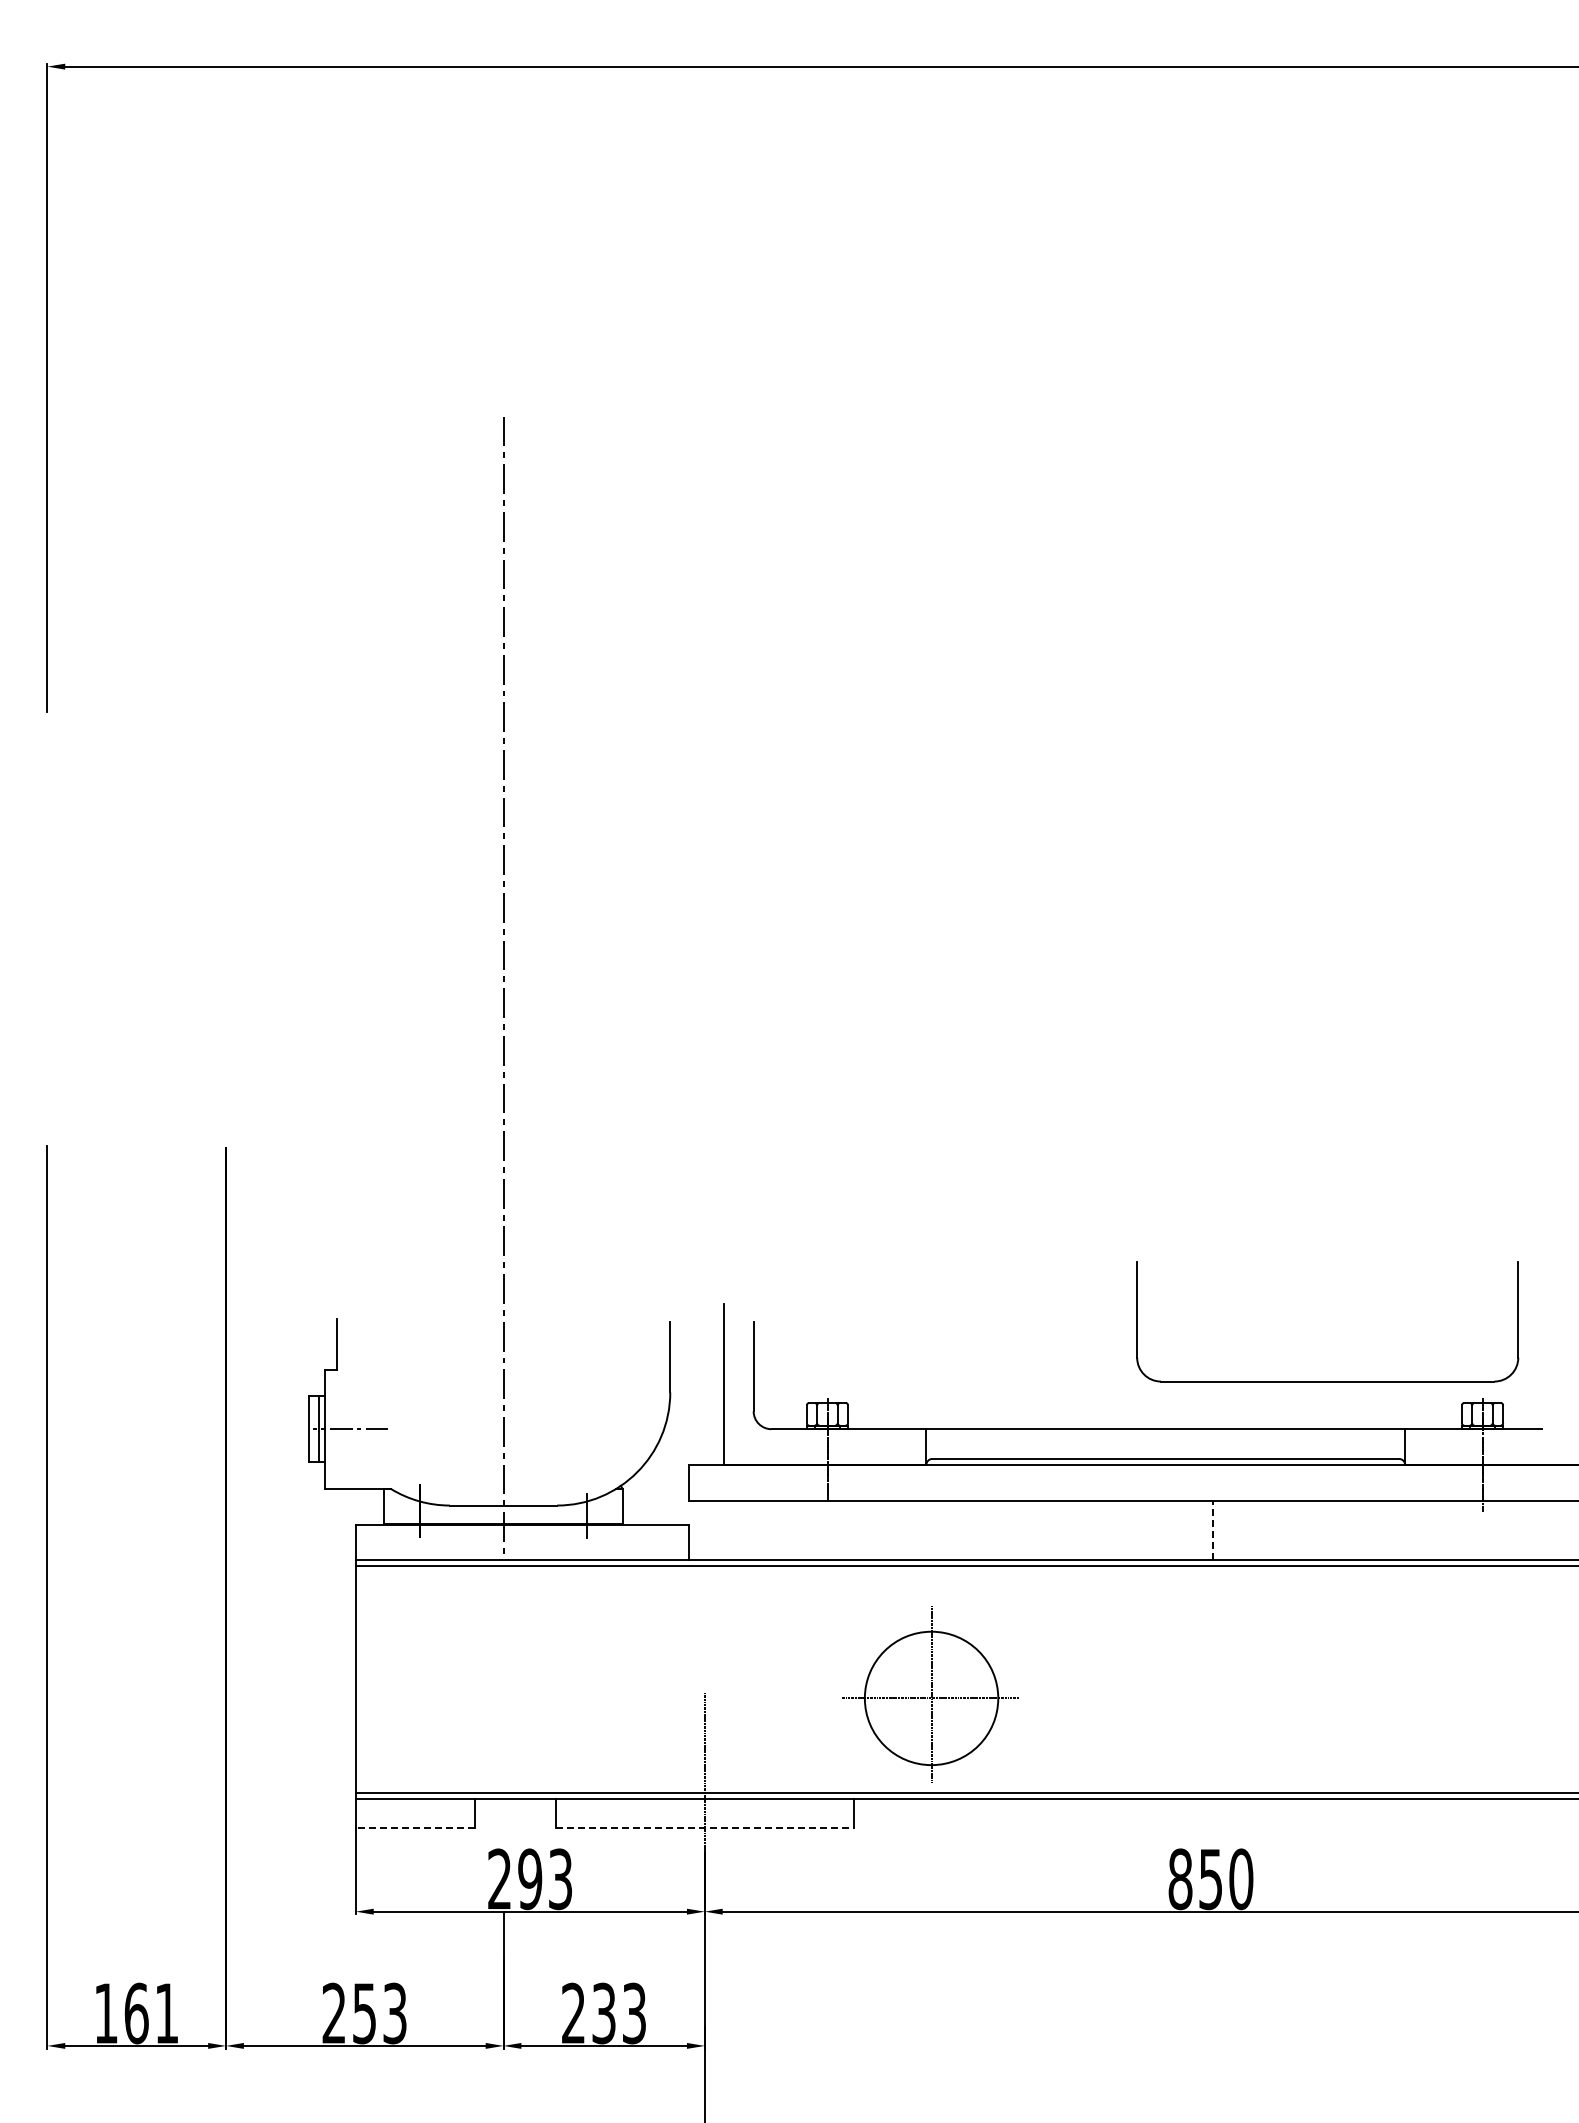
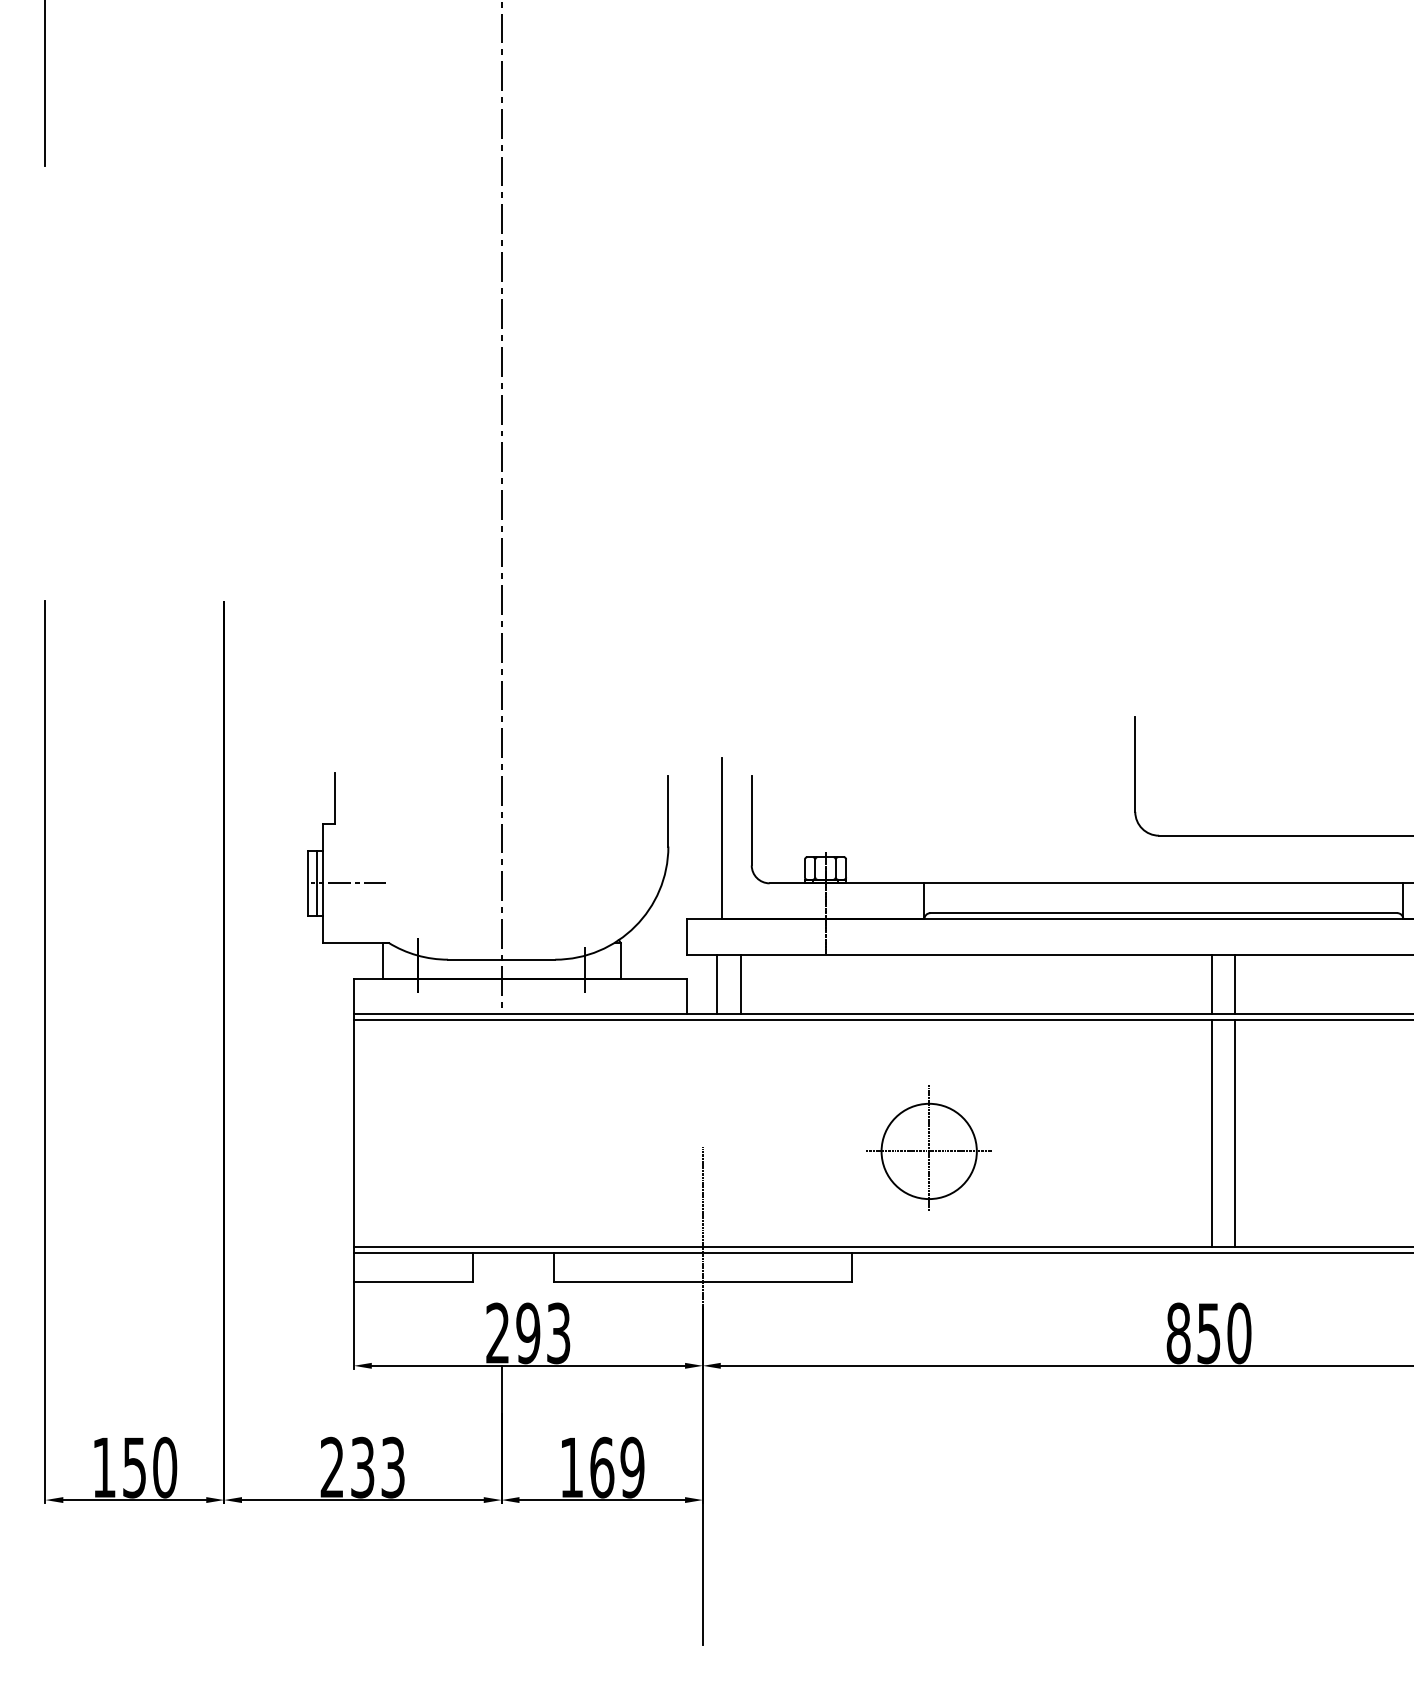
line: (719, 1530) -> (717, 984), added
line: (742, 1530) -> (740, 984), added
line: (1213, 1530) -> (1211, 984), dashed -> solid
line: (1237, 1530) -> (1235, 984), added
line: (1213, 1679) -> (1211, 1133), added
line: (1237, 1679) -> (1235, 1133), added
part: (929, 1694) -> (927, 1148), size x0.71
line: (415, 1828) -> (413, 1282), dashed -> solid
line: (704, 1828) -> (702, 1282), dashed -> solid
text: (364, 2012) -> (362, 1466), 253 -> 233
text: (151, 2013) -> (149, 1467), 161 -> 150
text: (604, 2013) -> (602, 1467), 233 -> 169

